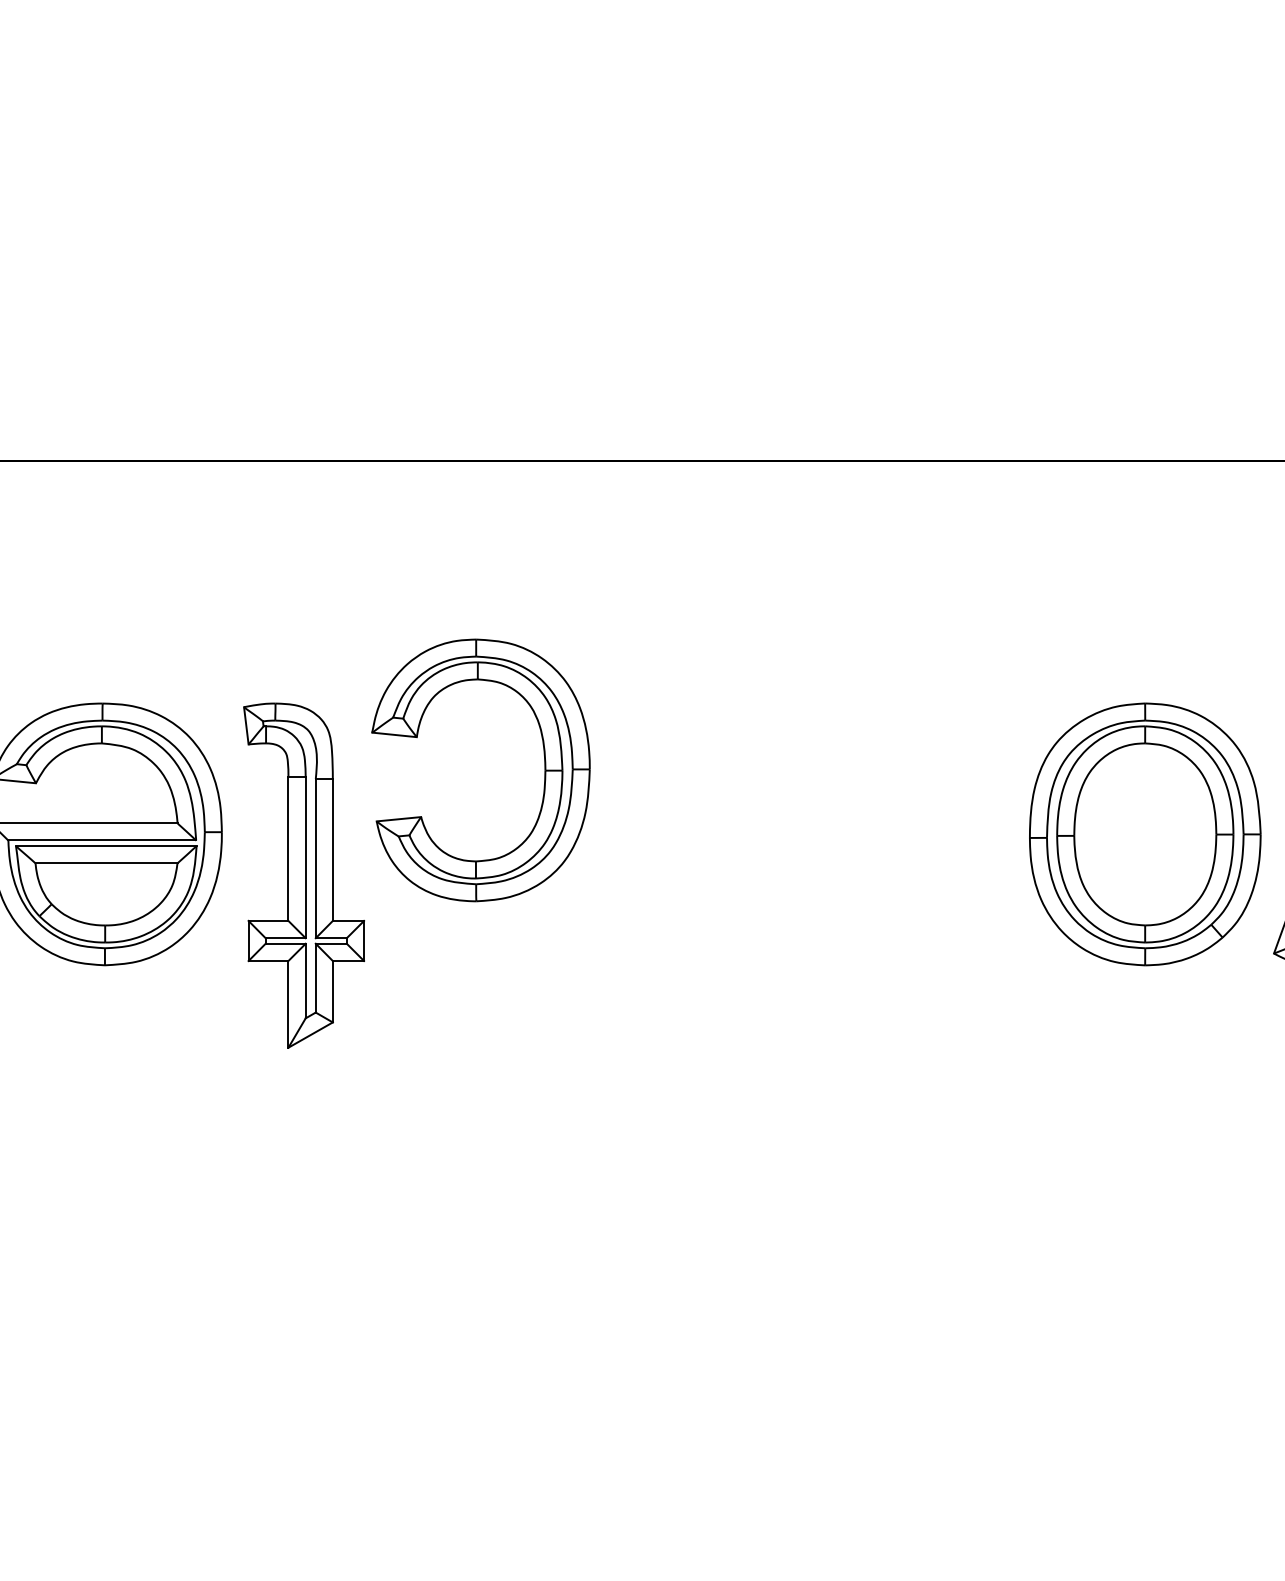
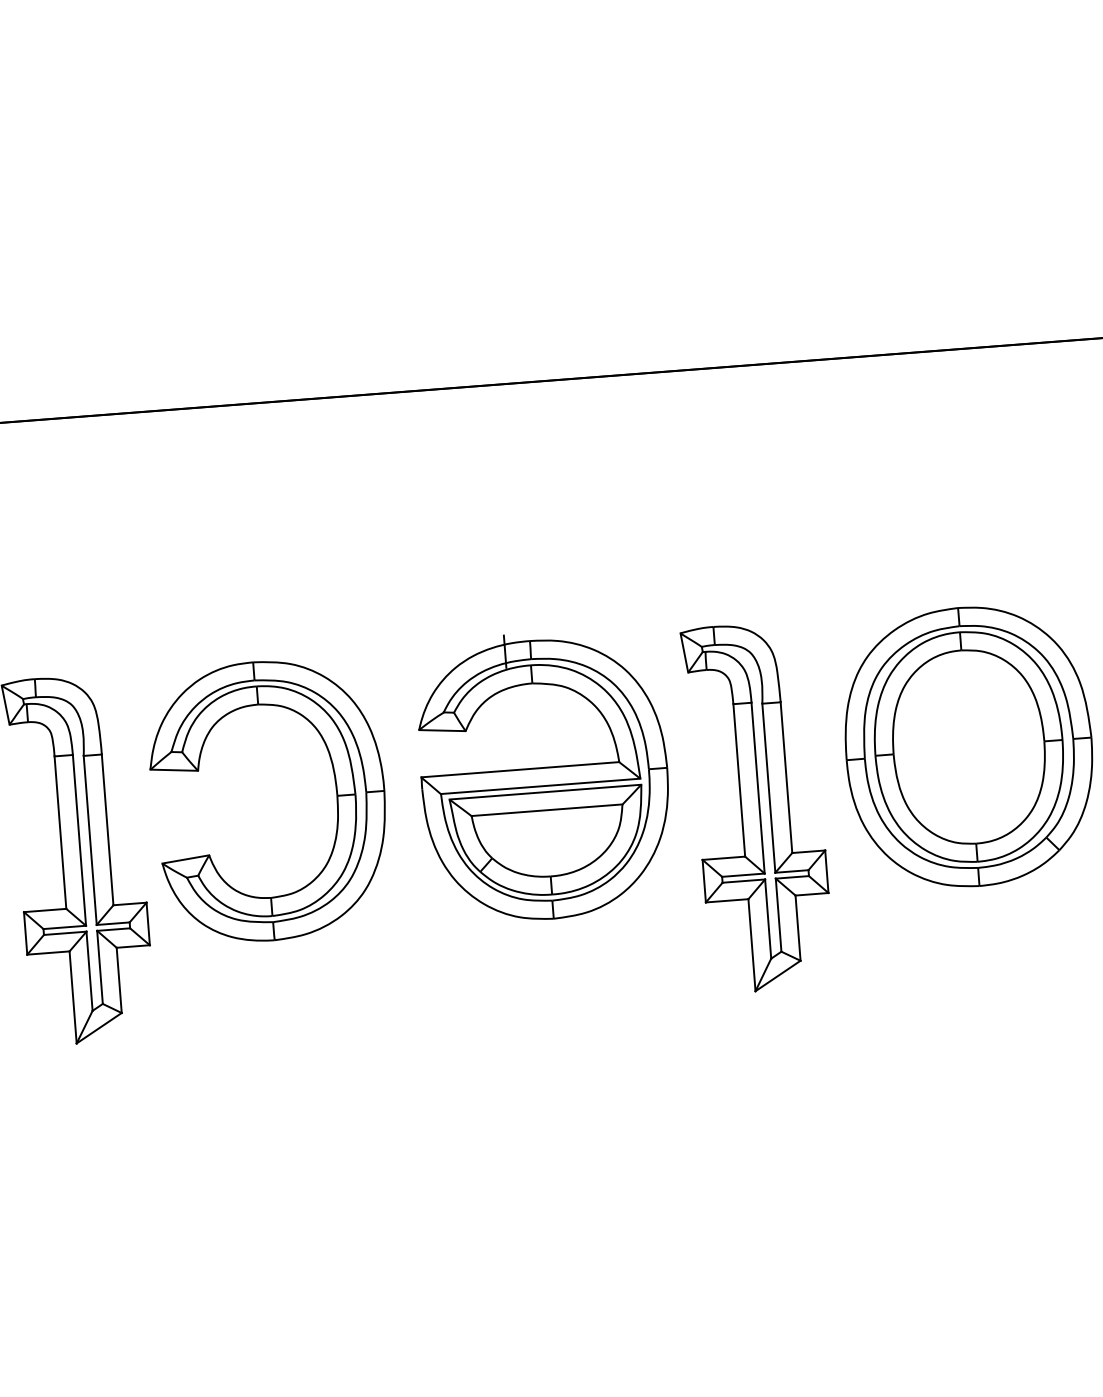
part: (544, 770) -> (336, 795), moved
part: (745, 831) -> (544, 776), added
part: (943, 875) -> (758, 807), added

